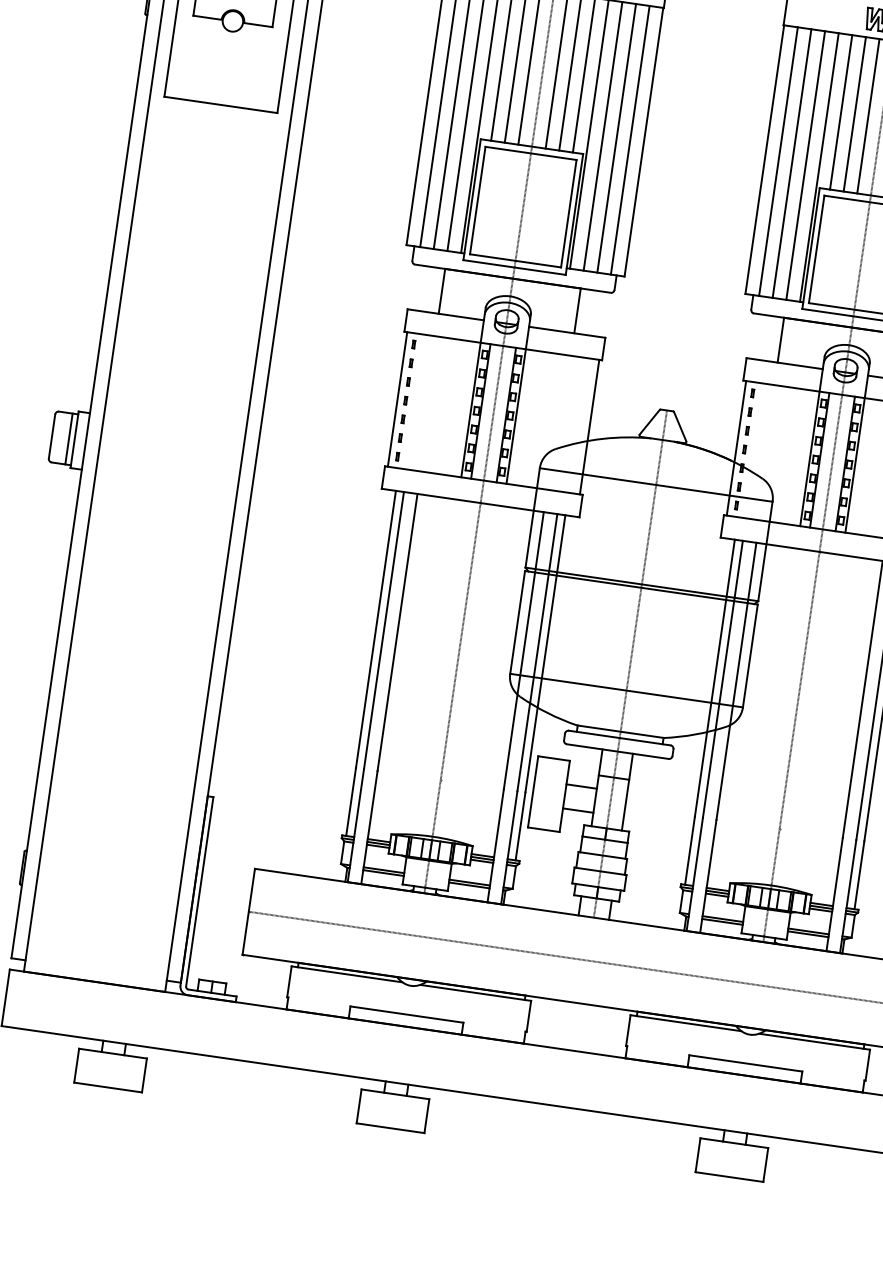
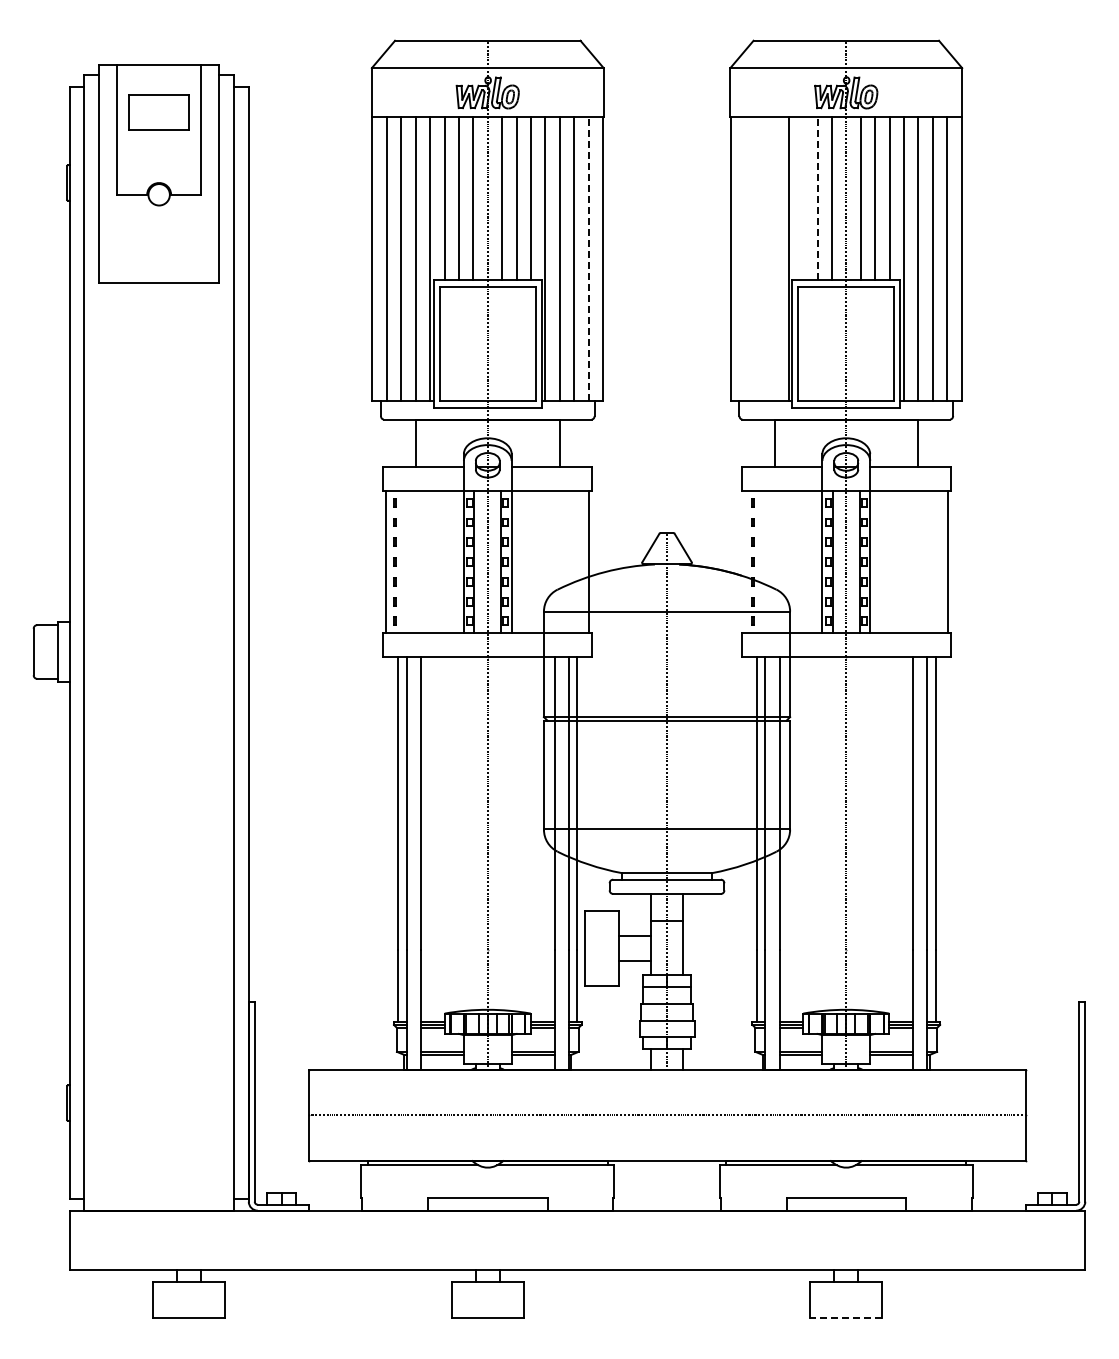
line: (841, 111) -> (803, 197), removed
line: (854, 114) -> (817, 198), solid -> dashed
line: (630, 140) -> (588, 258), solid -> dashed
line: (778, 161) -> (745, 258), removed
line: (791, 163) -> (759, 258), removed
line: (805, 165) -> (774, 258), removed
line: (68, 438) -> (51, 651), removed
line: (736, 447) -> (744, 561), removed
line: (729, 1177) -> (846, 1318), solid -> dashed

